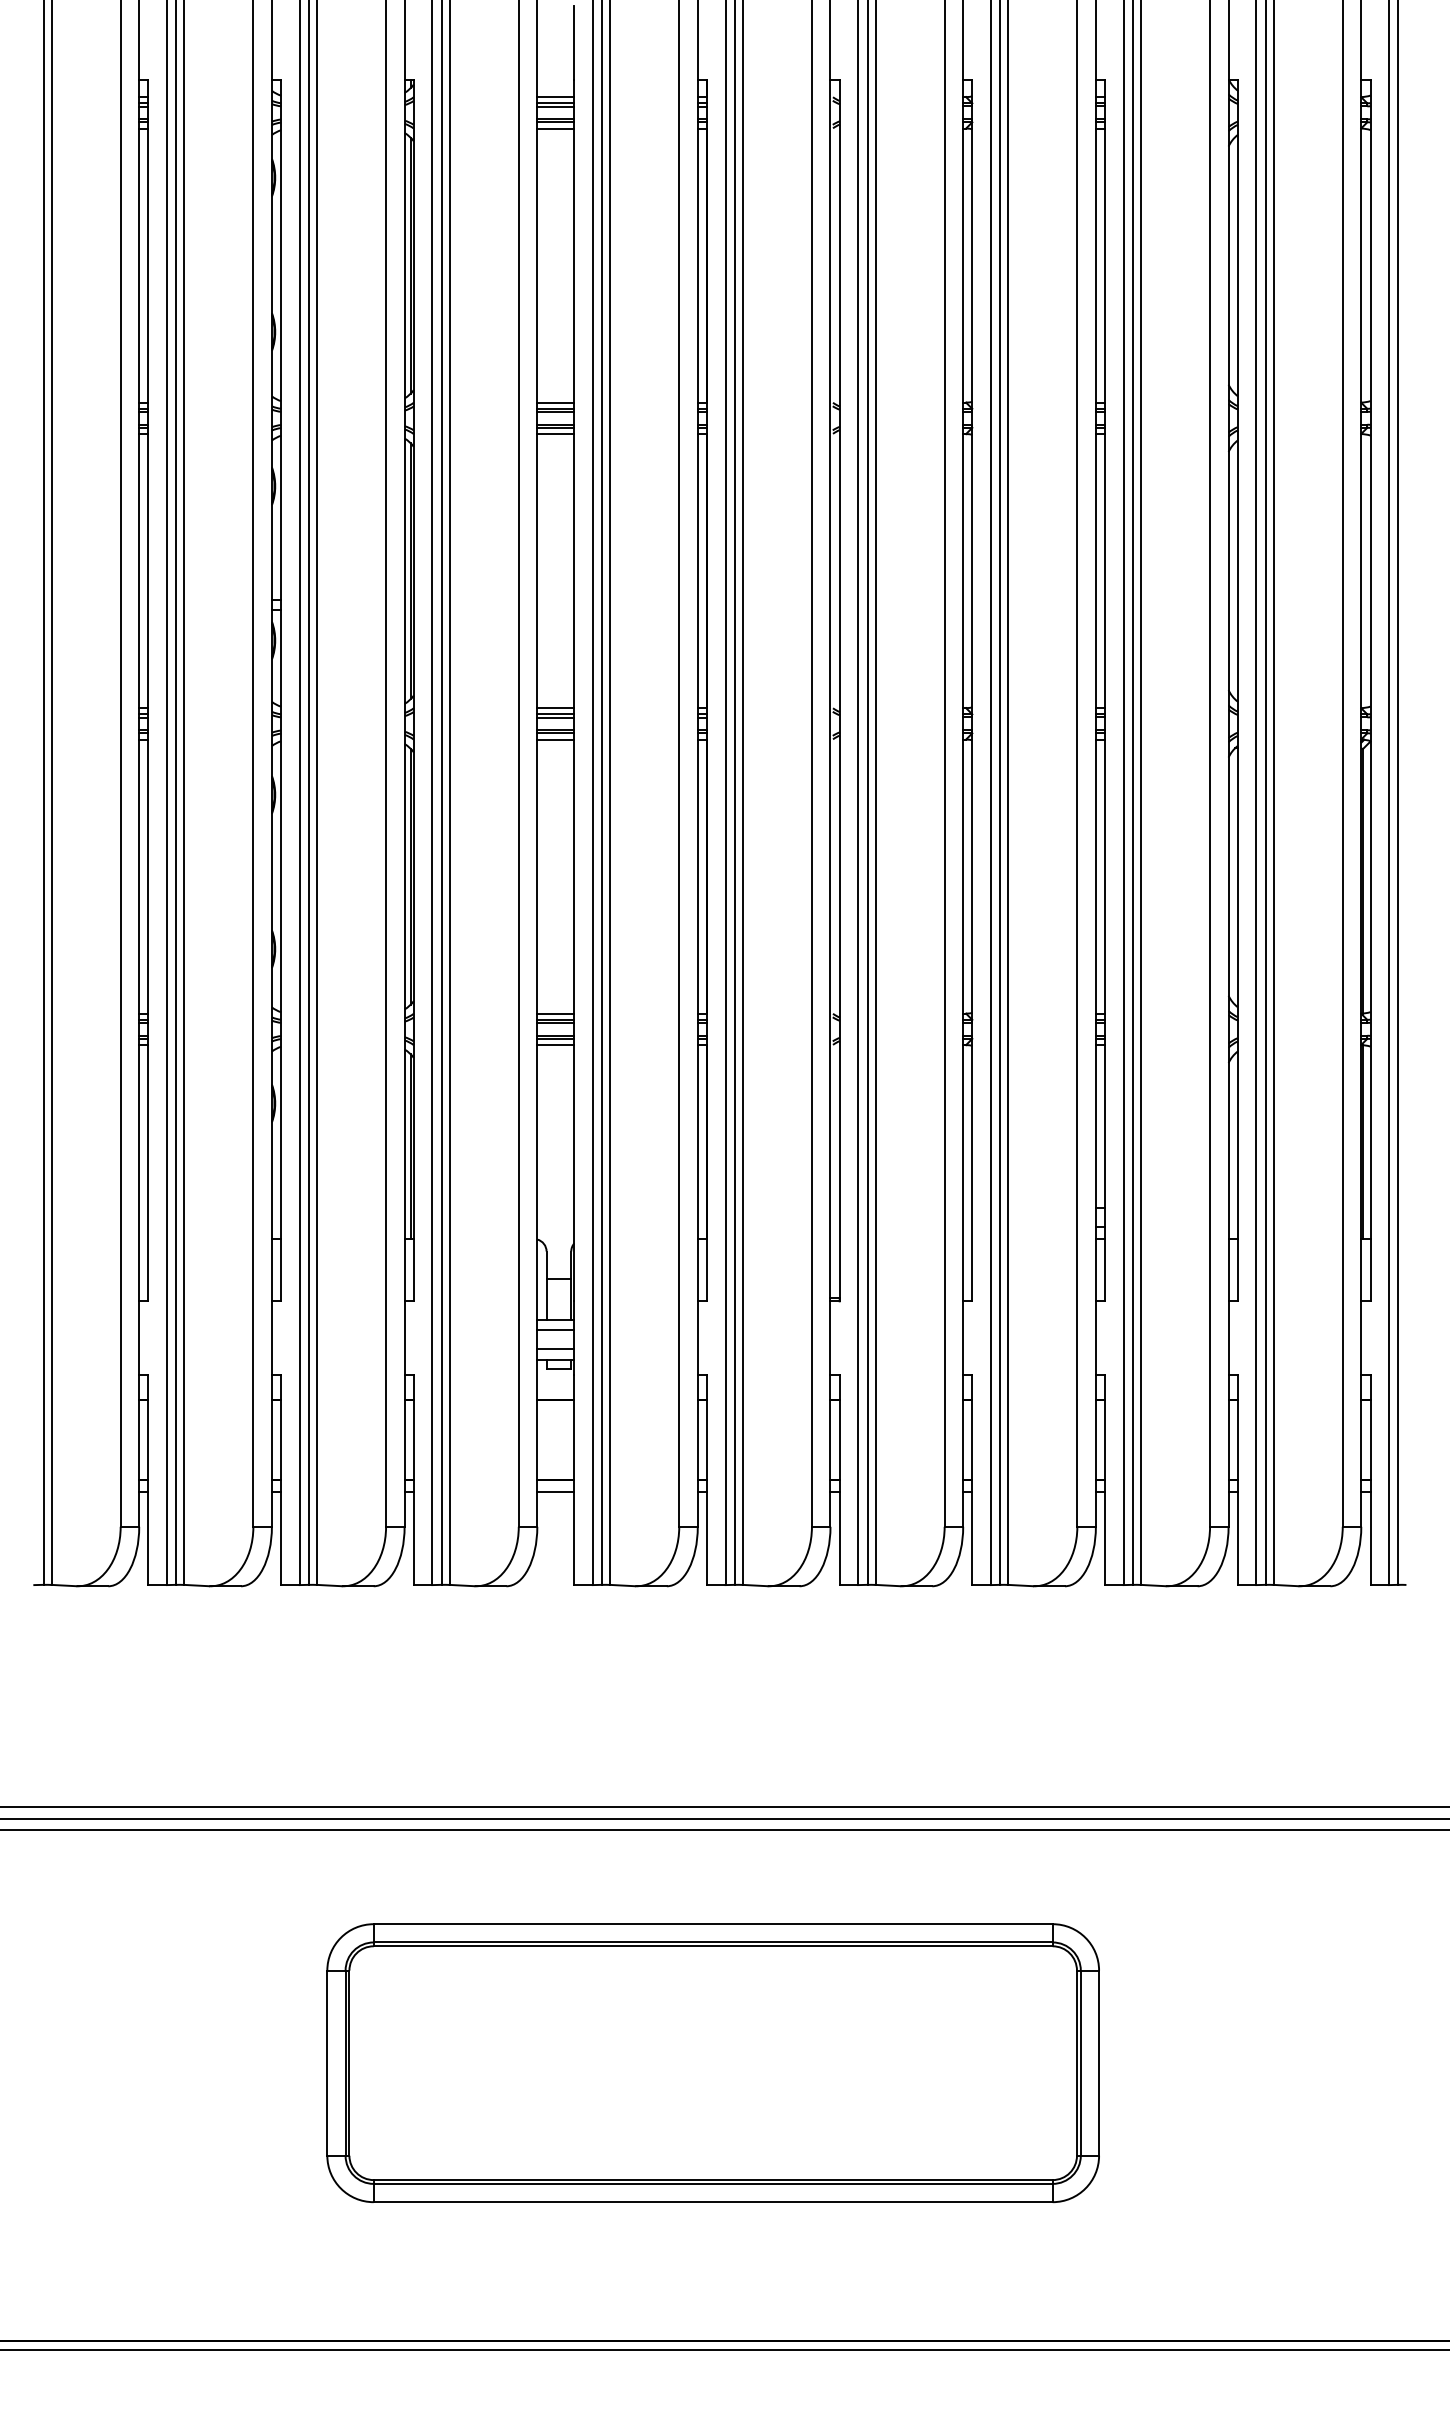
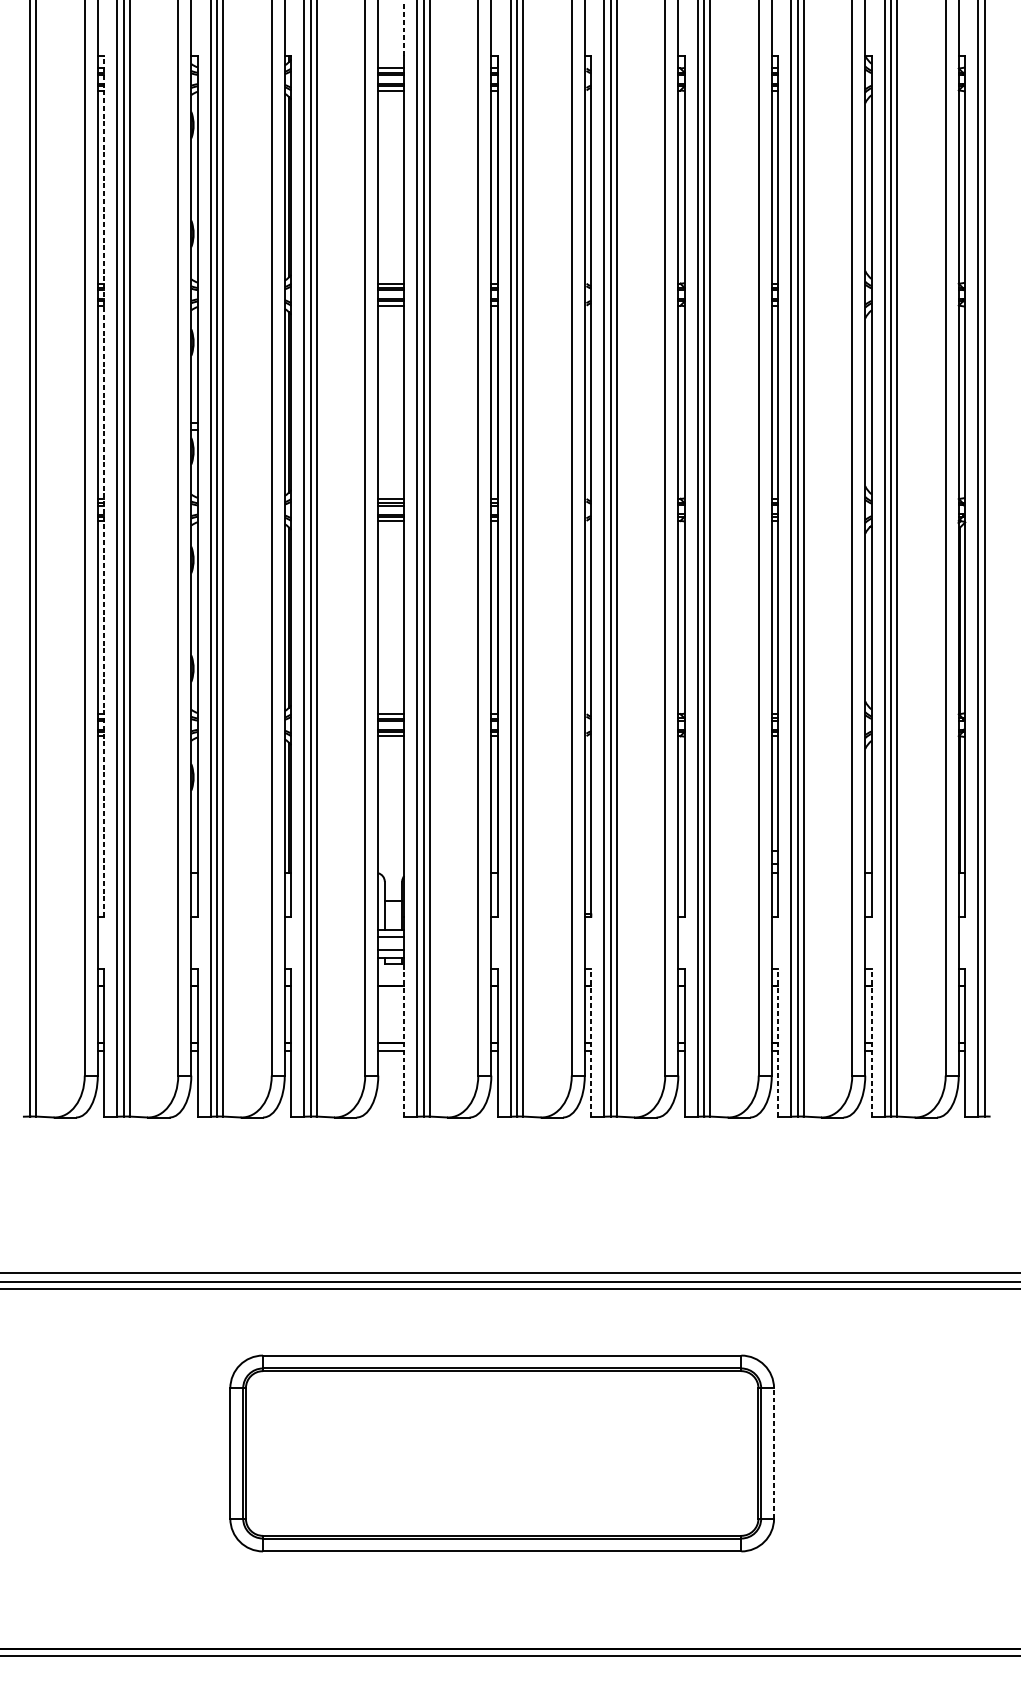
line: (574, 43) -> (404, 30), solid -> dashed
line: (148, 690) -> (104, 486), solid -> dashed
line: (574, 1480) -> (404, 1043), solid -> dashed
line: (839, 1480) -> (591, 1043), solid -> dashed
line: (1105, 1480) -> (778, 1043), solid -> dashed
line: (1237, 1480) -> (871, 1043), solid -> dashed
line: (1099, 2063) -> (774, 1453), solid -> dashed

